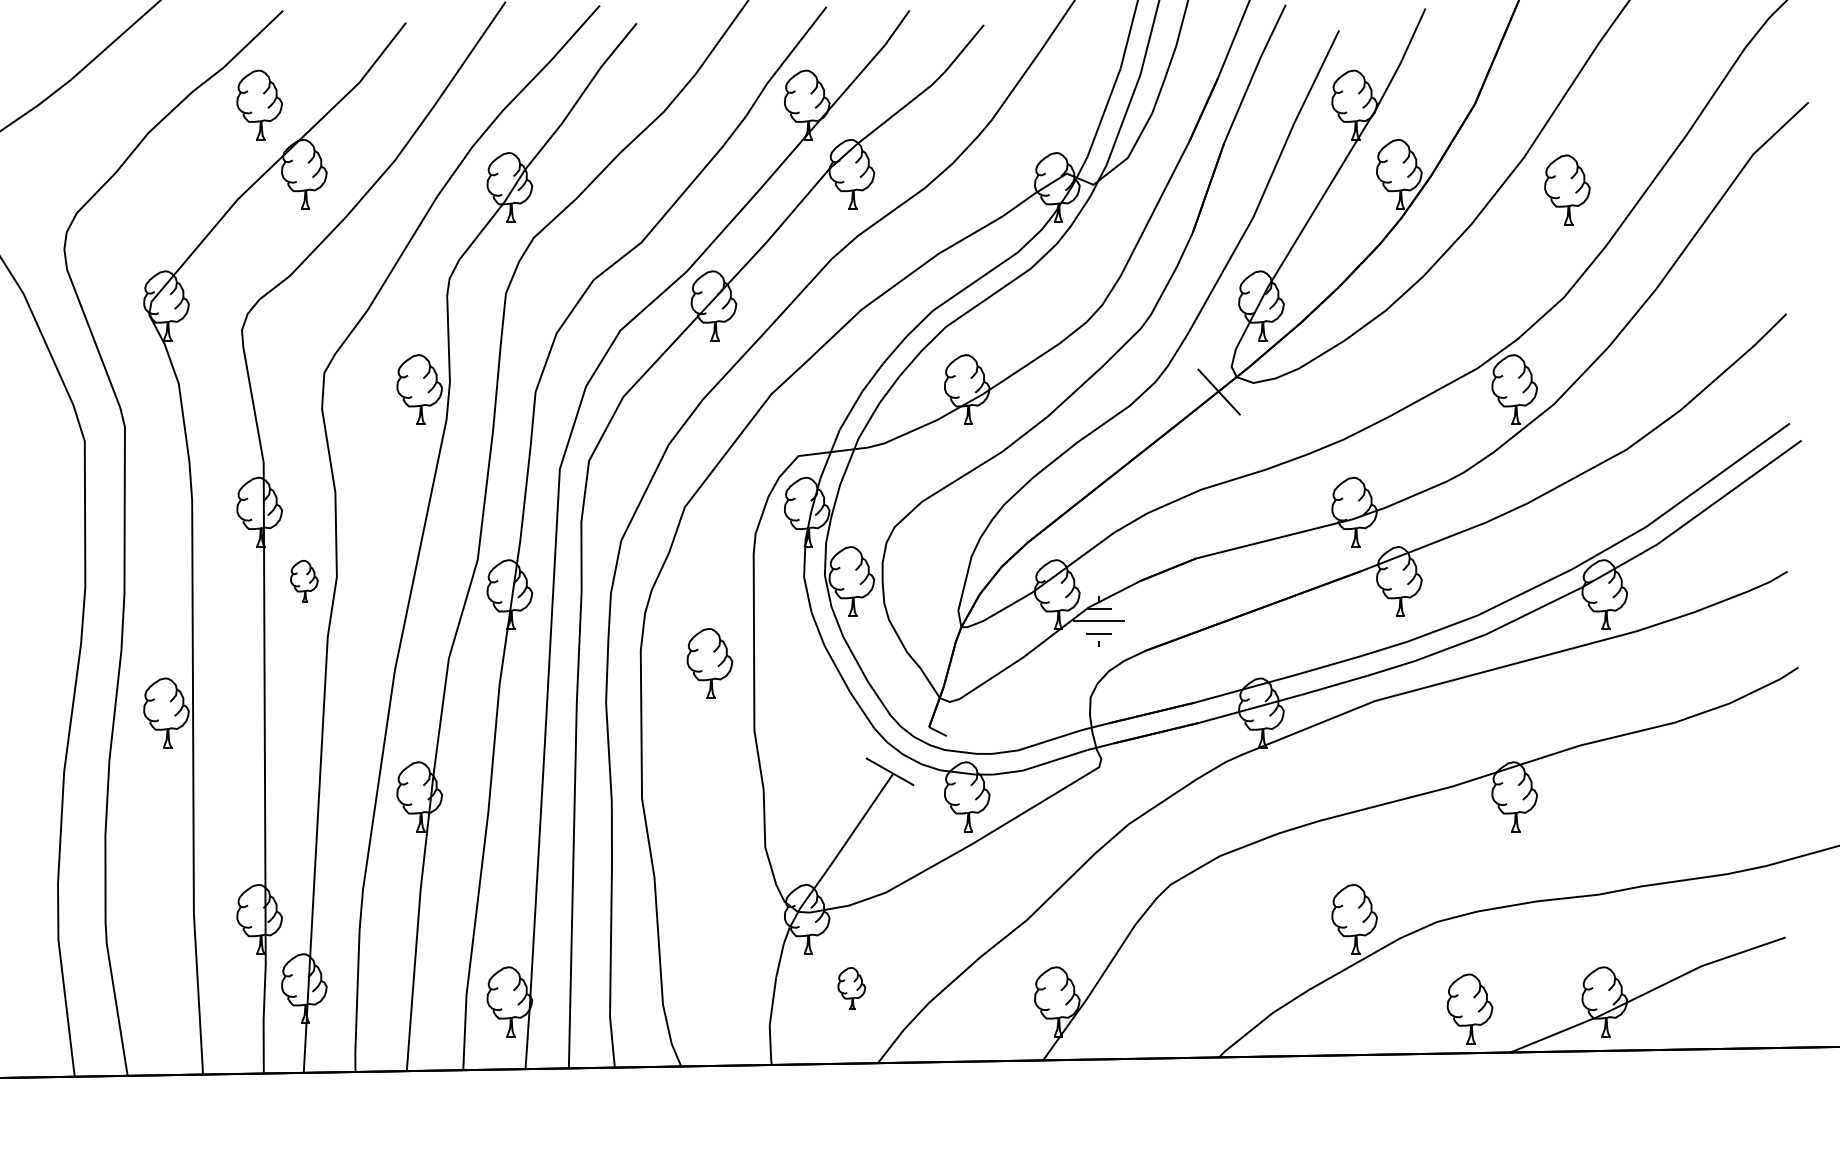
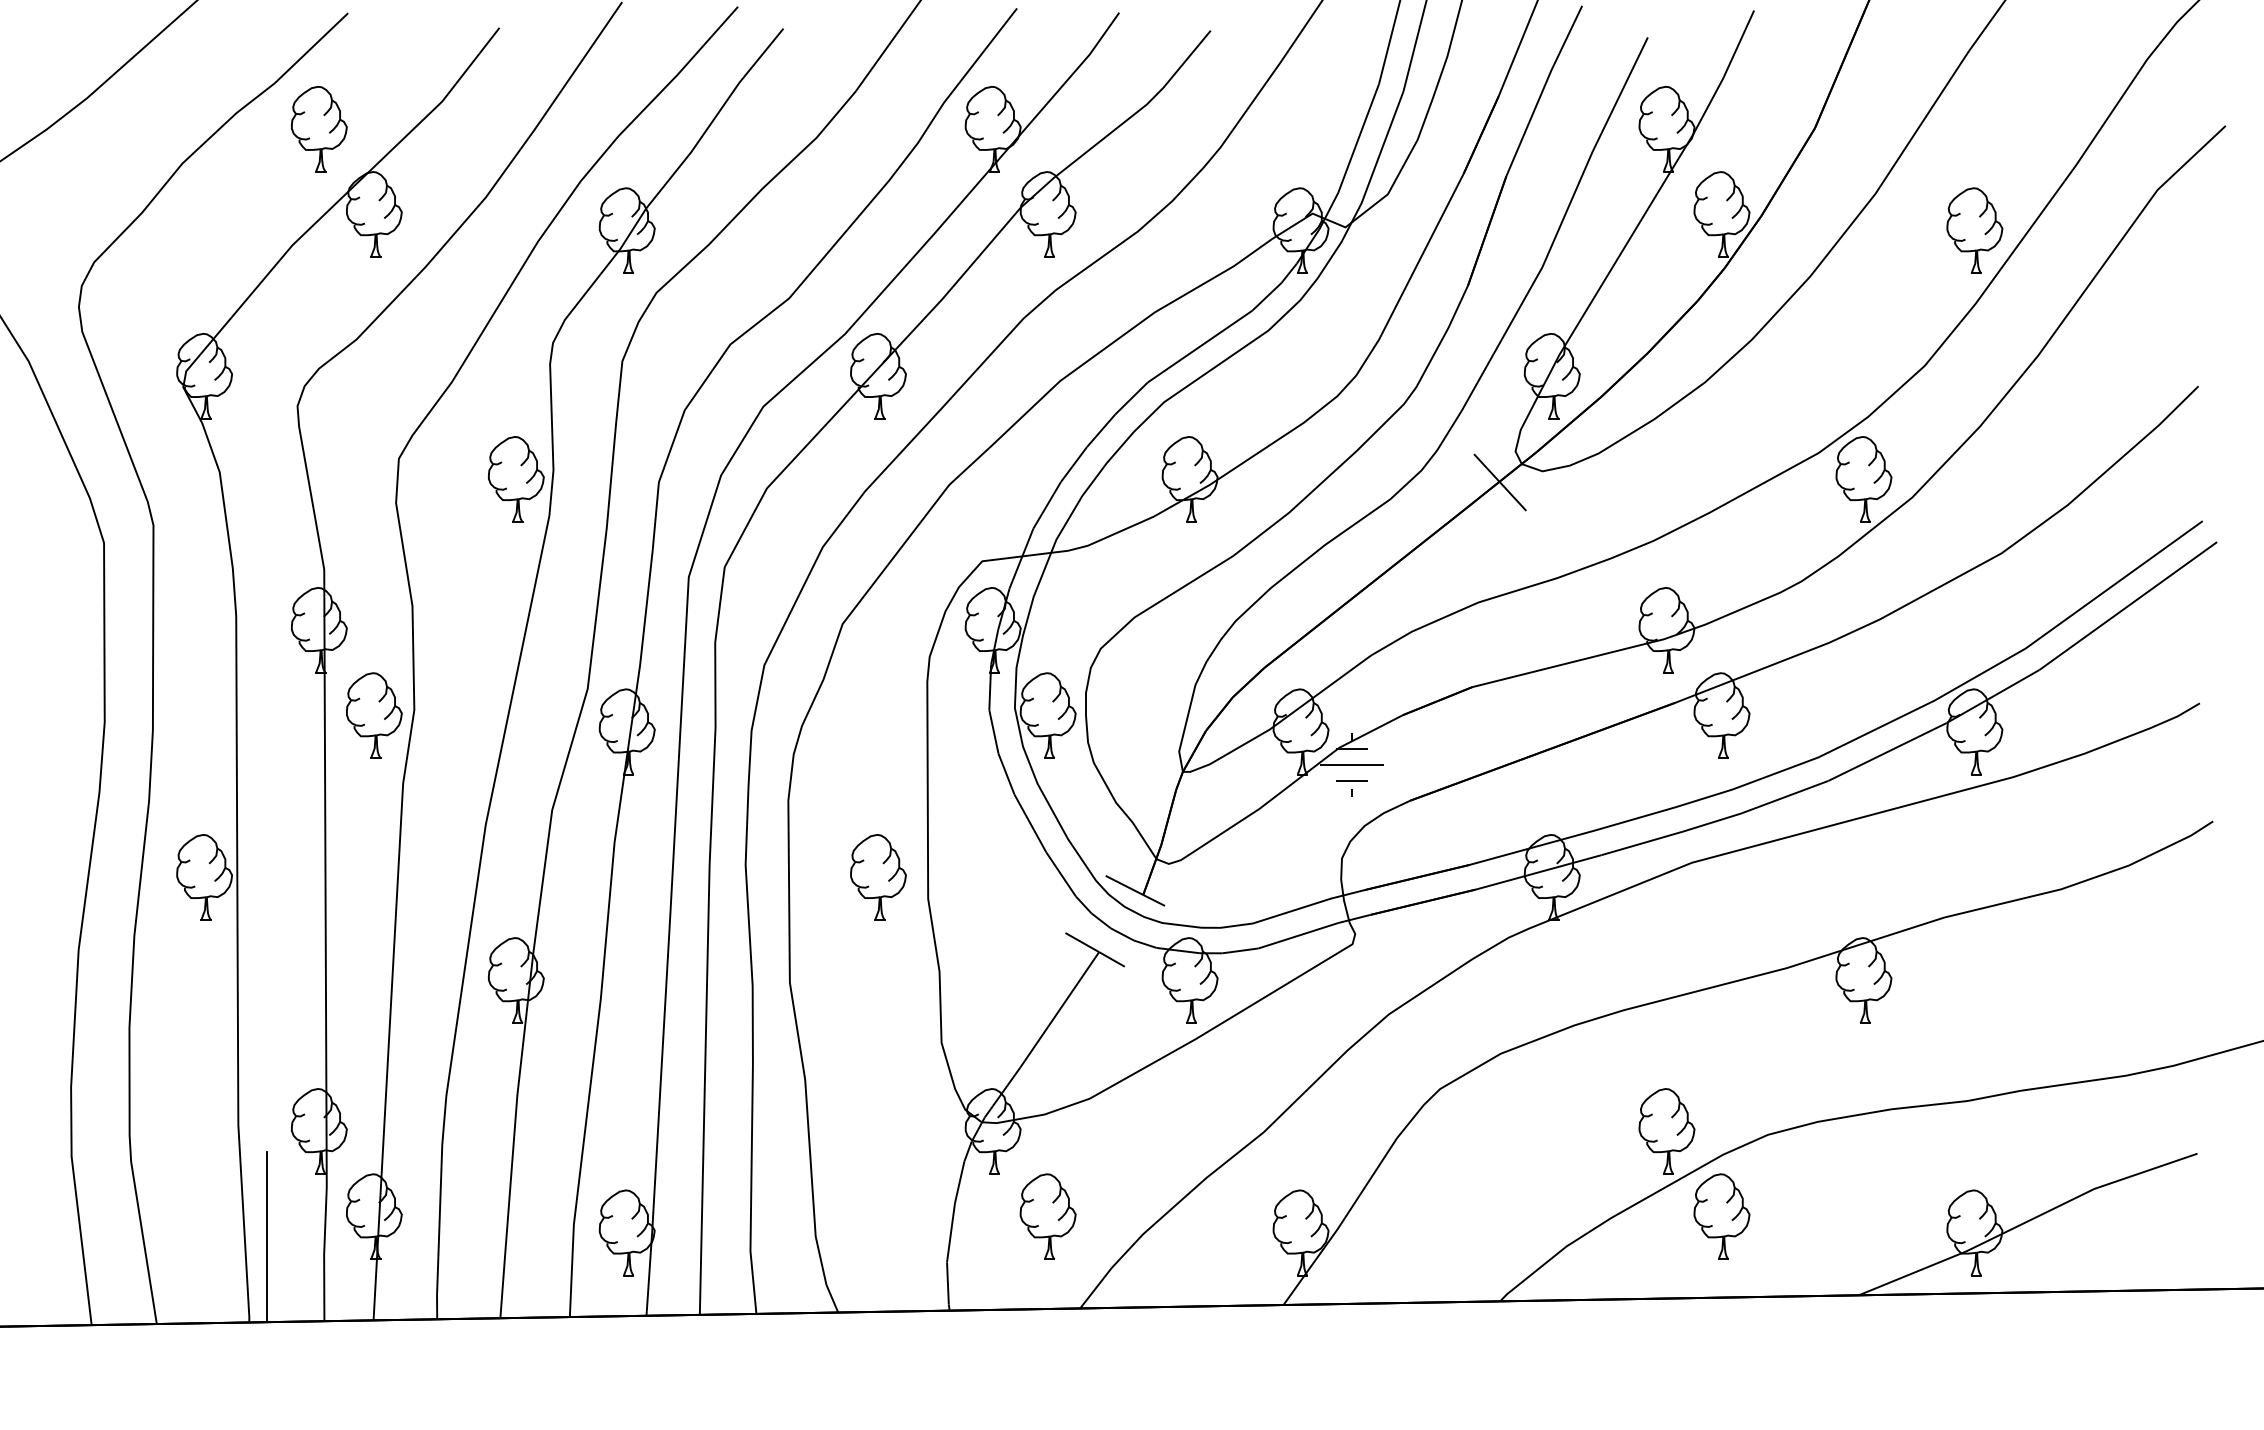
part: (1567, 189) -> (1974, 230), moved
part: (304, 581) -> (374, 715), size x1.67
part: (709, 663) -> (878, 877), moved
line: (913, 718) -> (1124, 884), added
part: (851, 988) -> (1047, 1216), size x1.67
line: (216, 1005) -> (266, 1237), added
part: (1469, 1008) -> (1721, 1216), moved

